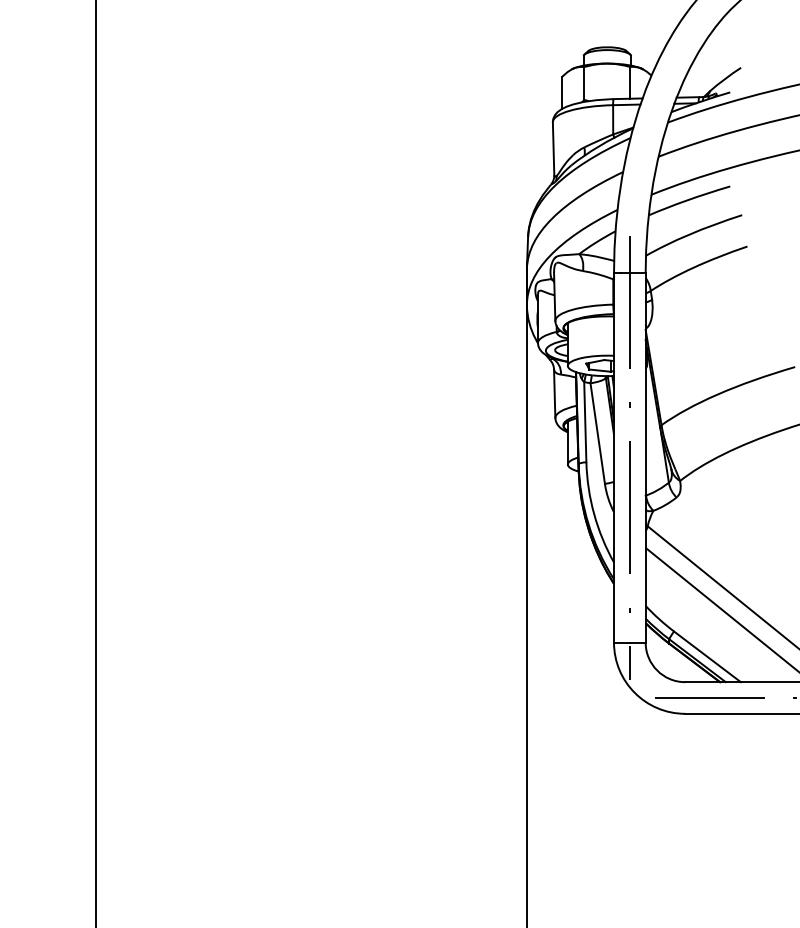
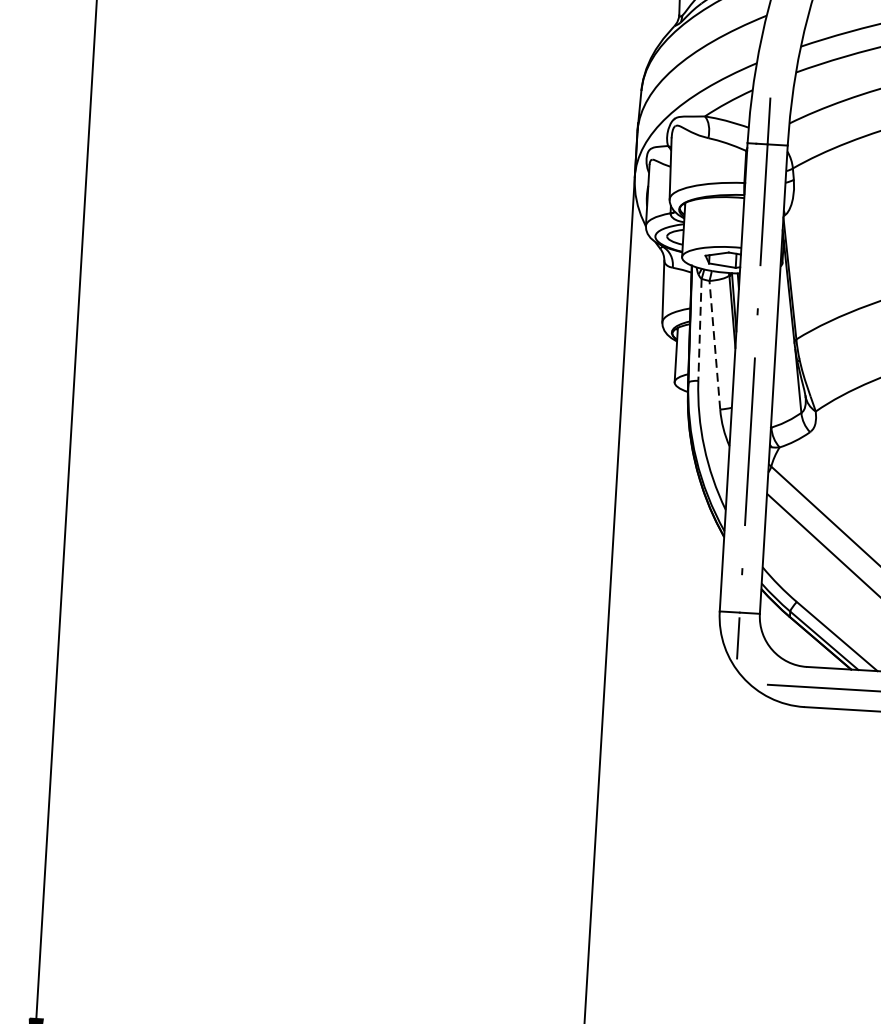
line: (585, 422) -> (700, 330), solid -> dashed
line: (597, 433) -> (714, 345), solid -> dashed

